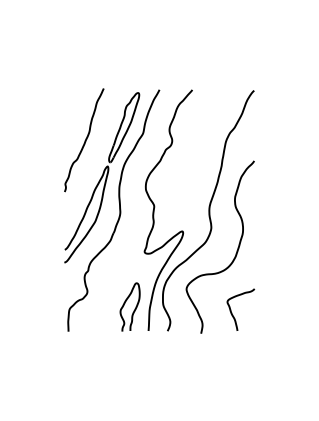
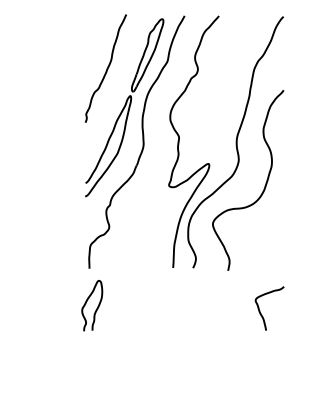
curve: (125, 303) -> (87, 301), moved
curve: (232, 312) -> (260, 311), moved

